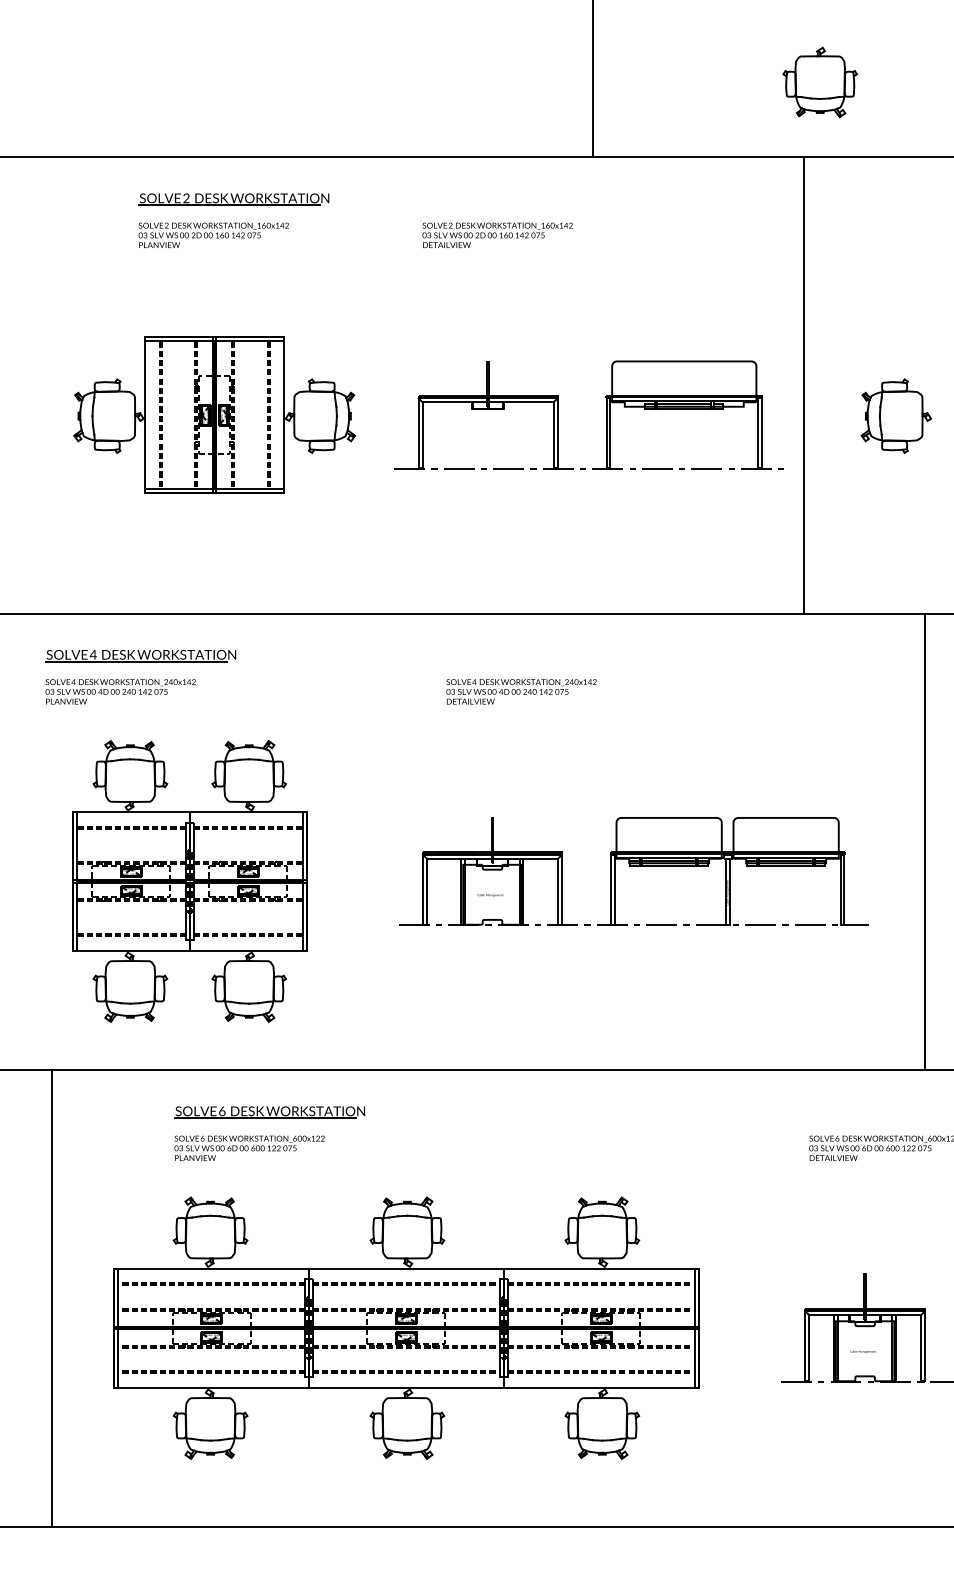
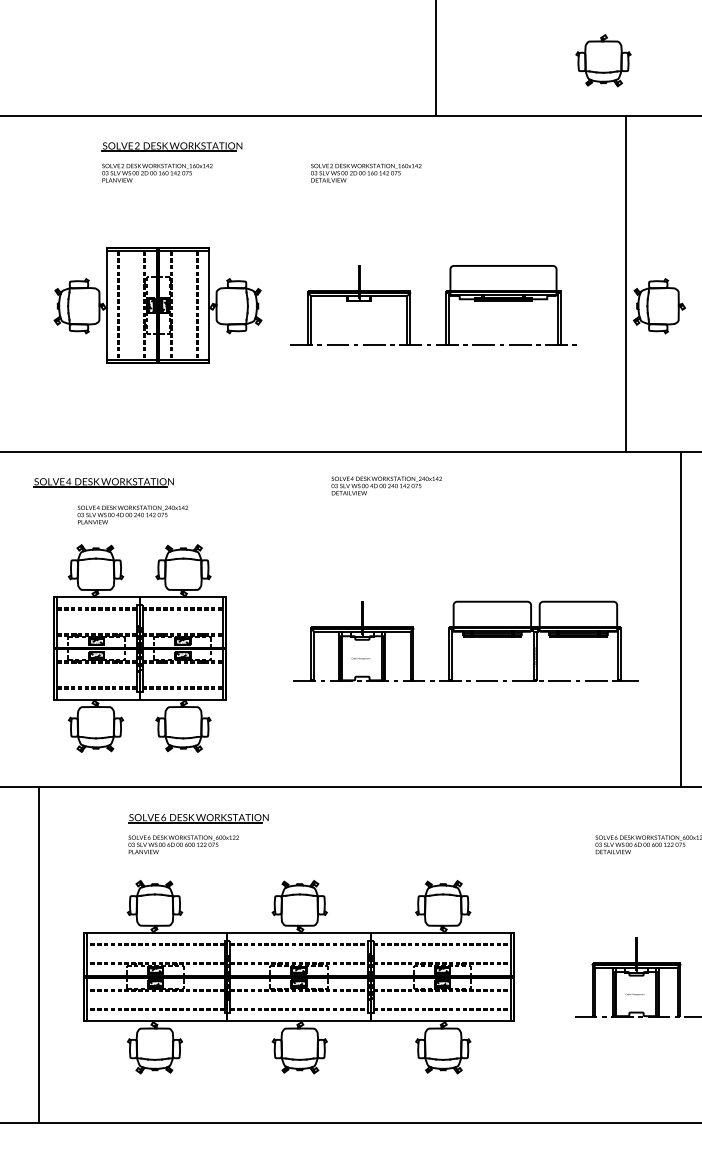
line: (803, 385) -> (625, 283), moved
text: (120, 691) -> (132, 514), moved
text: (521, 691) -> (386, 485), moved

